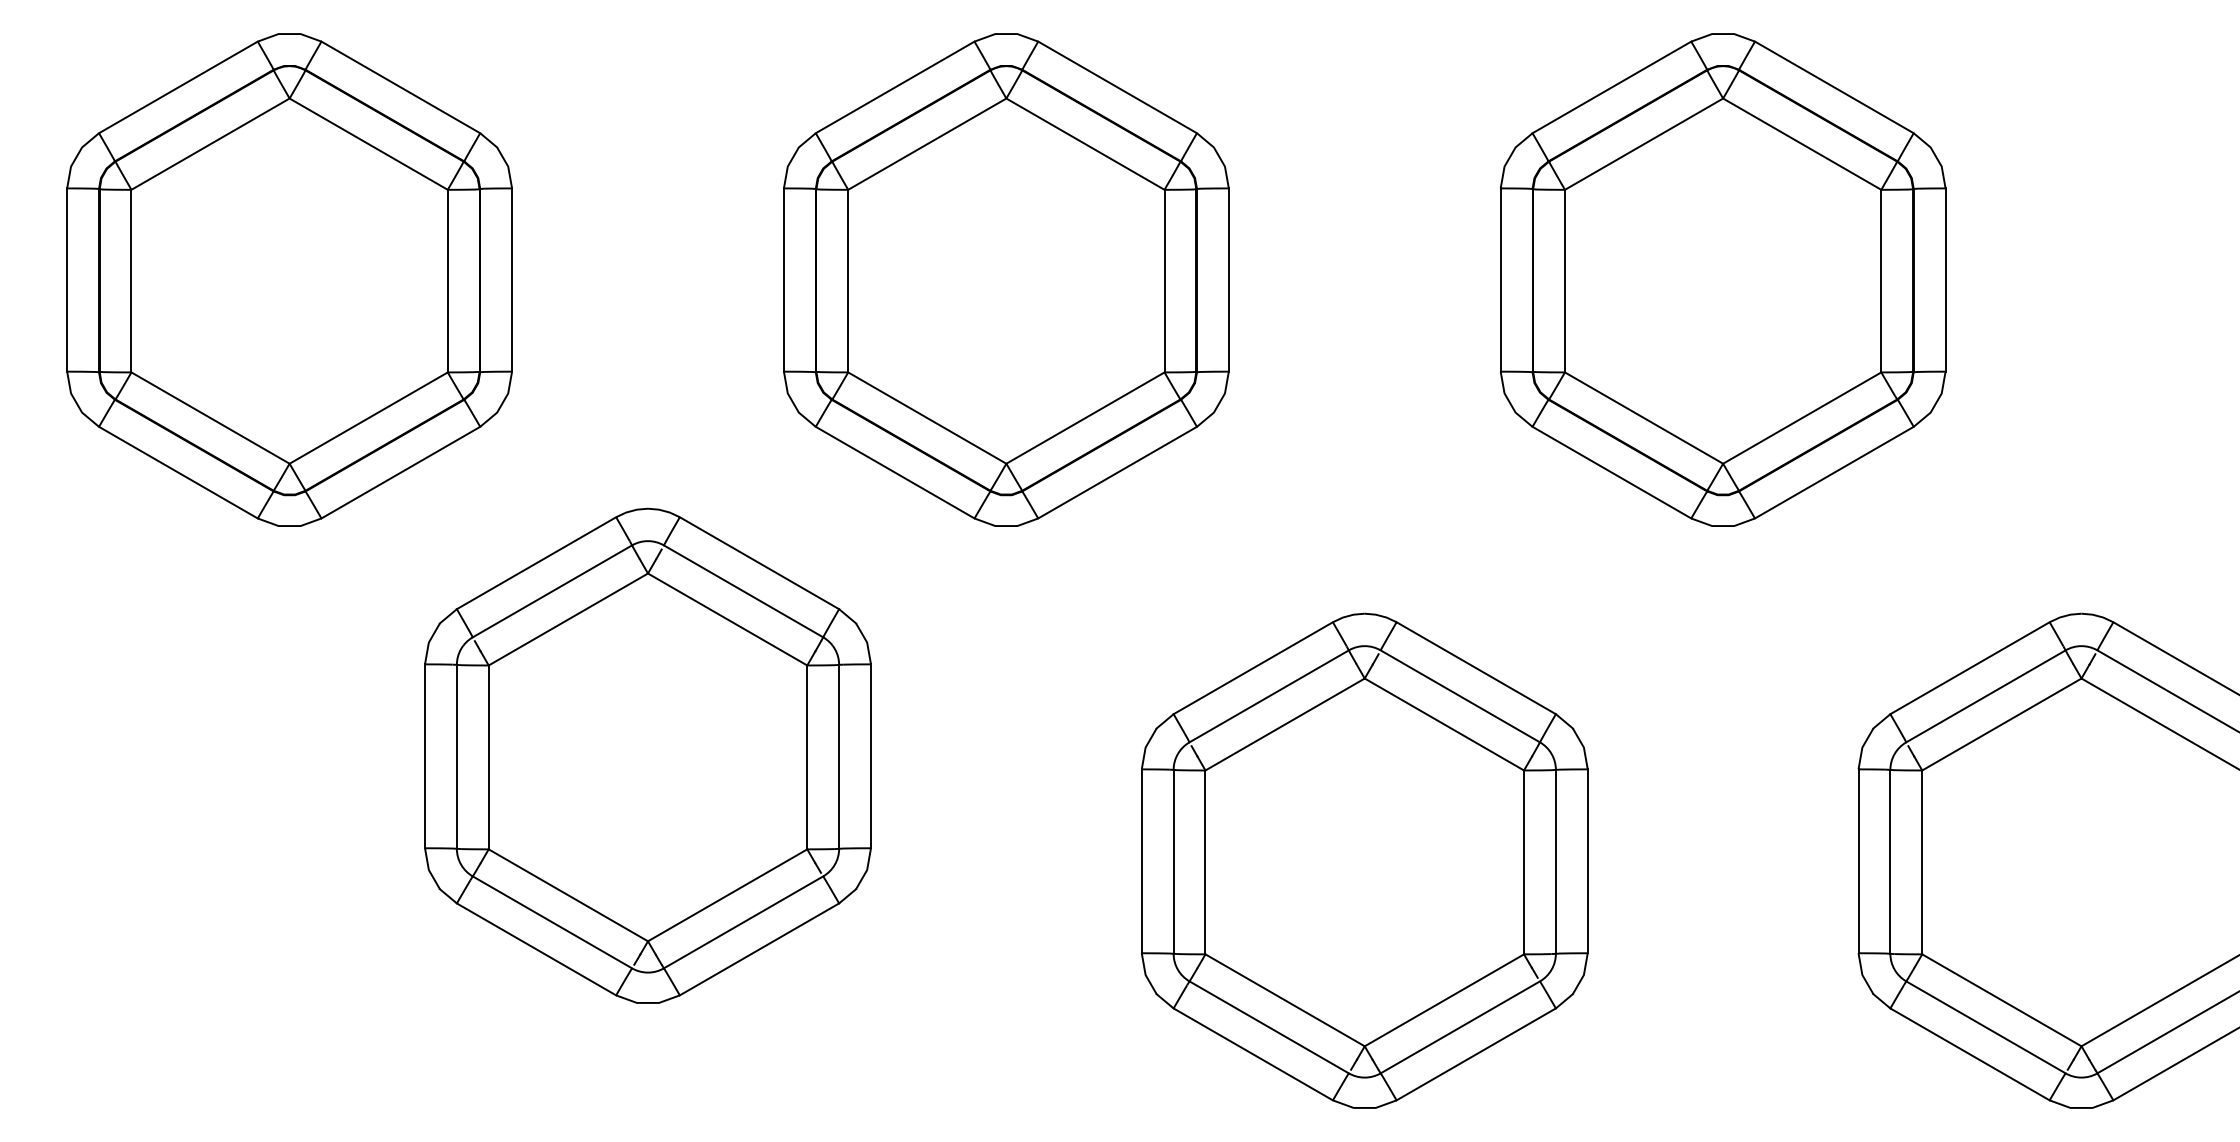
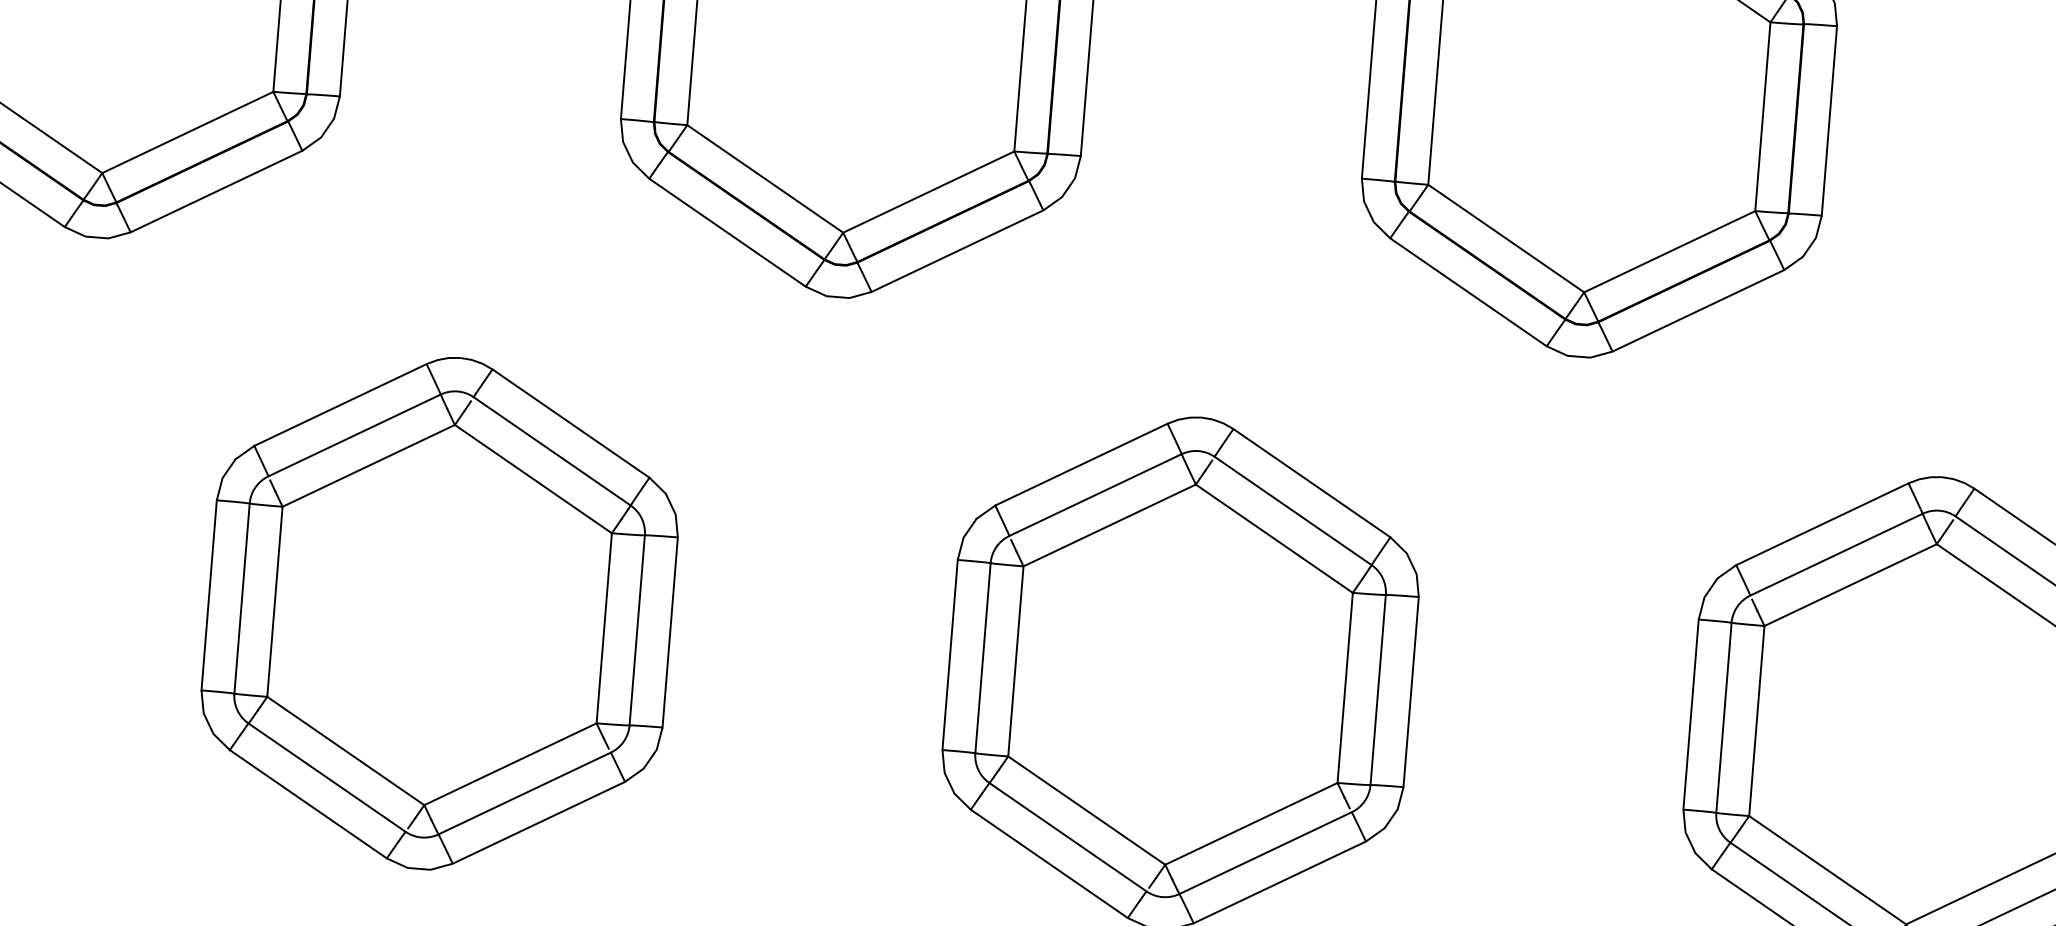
part: (647, 755) -> (439, 613), moved

